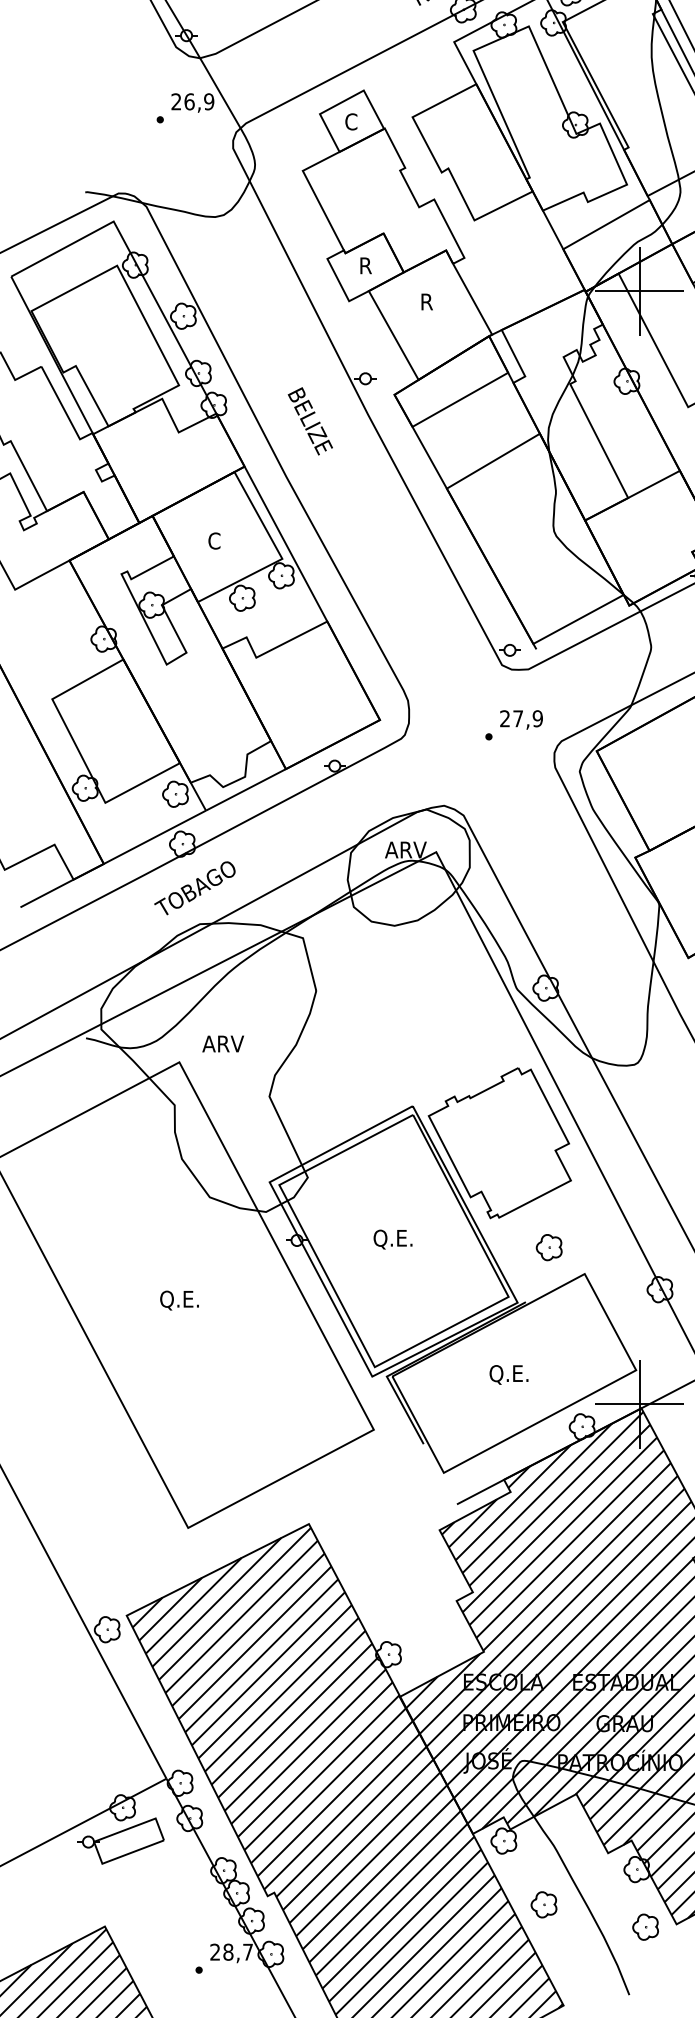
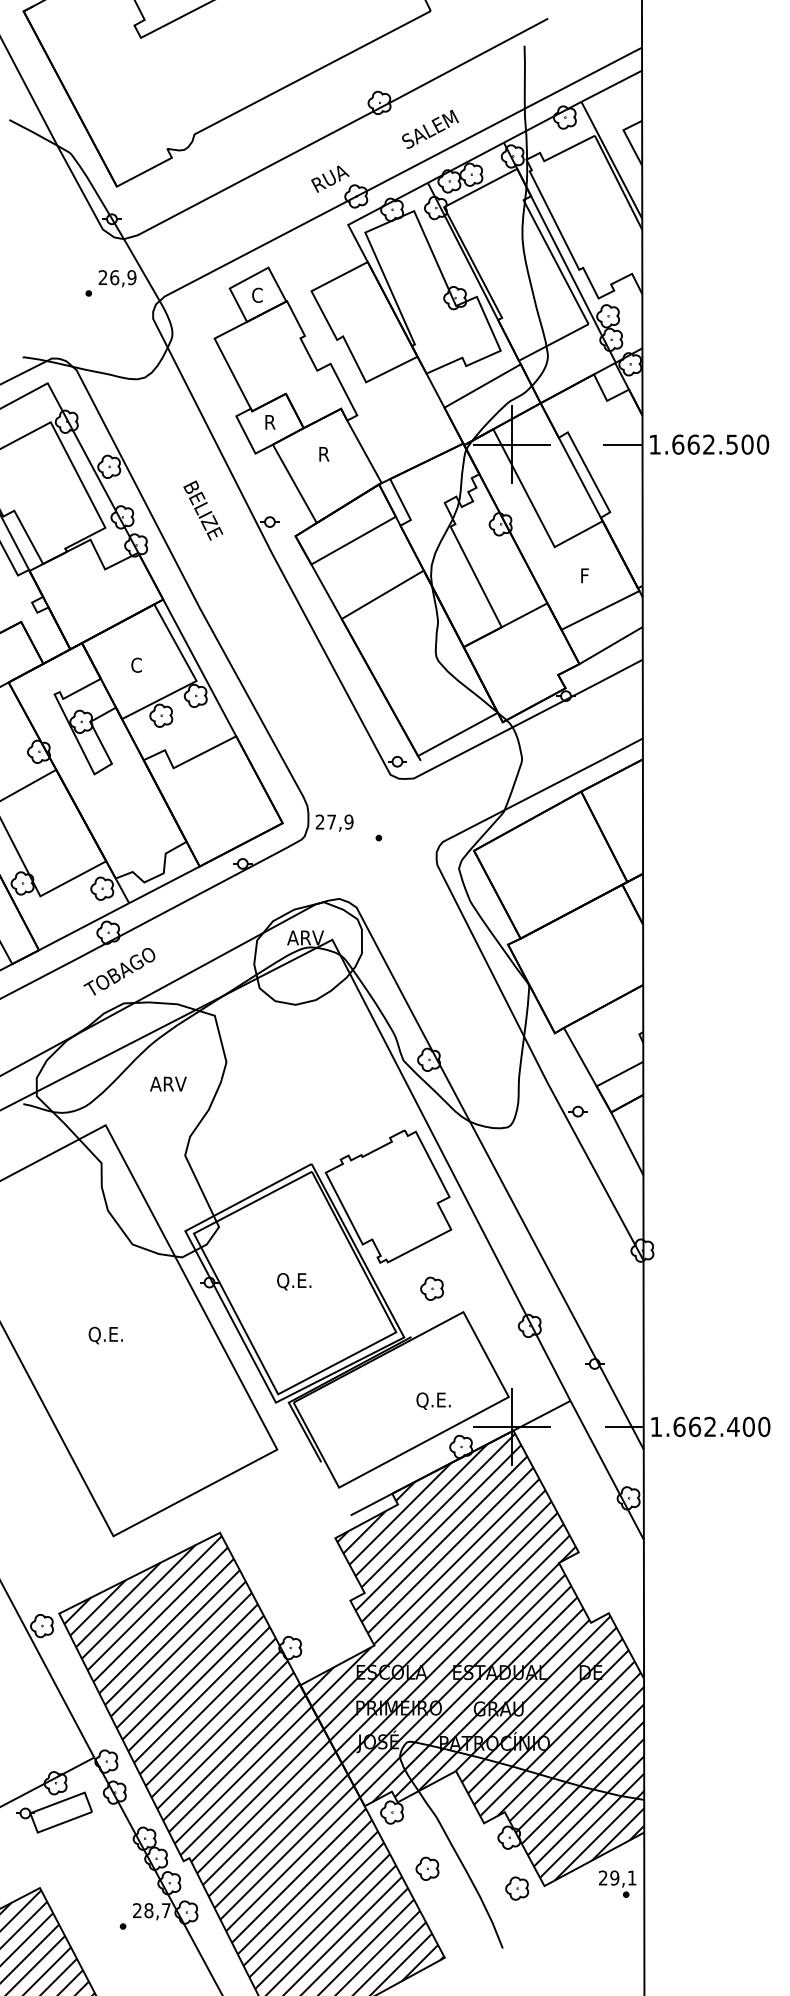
text: (310, 421) -> (203, 510), moved
text: (521, 719) -> (334, 822), moved
text: (223, 1043) -> (168, 1083), moved
text: (508, 1374) -> (433, 1400), moved

